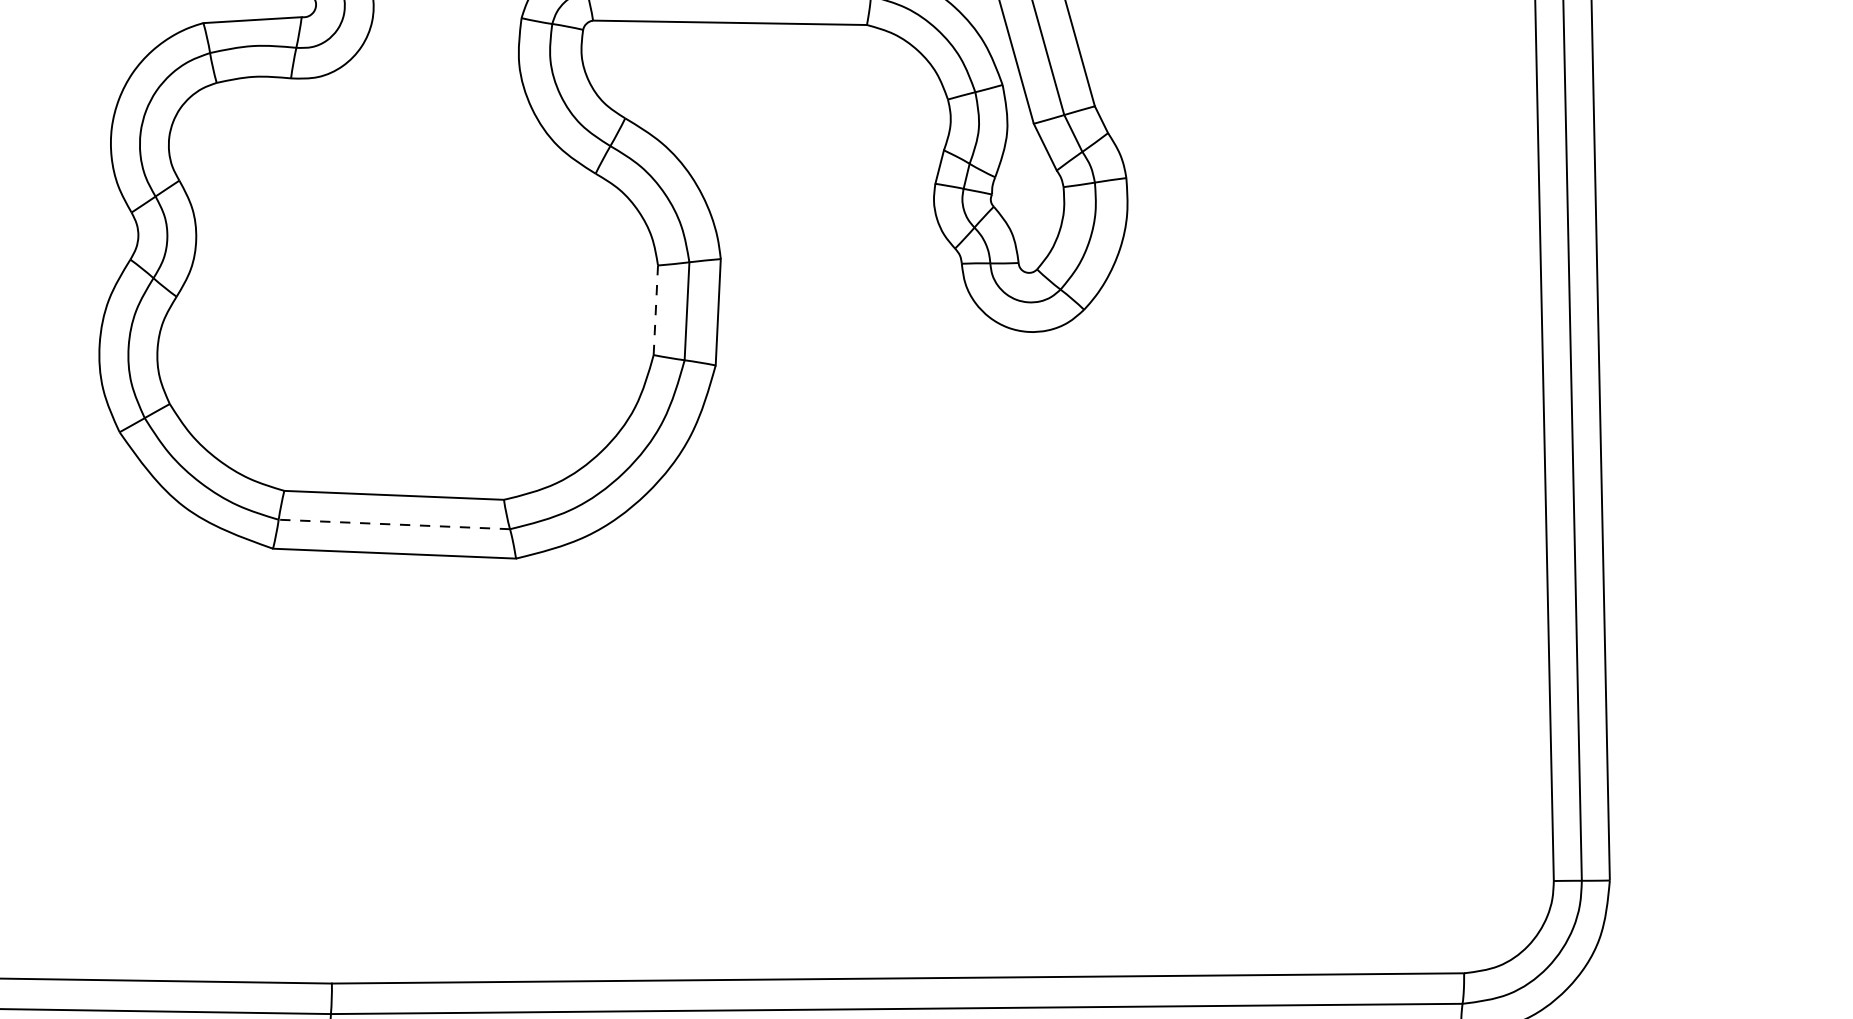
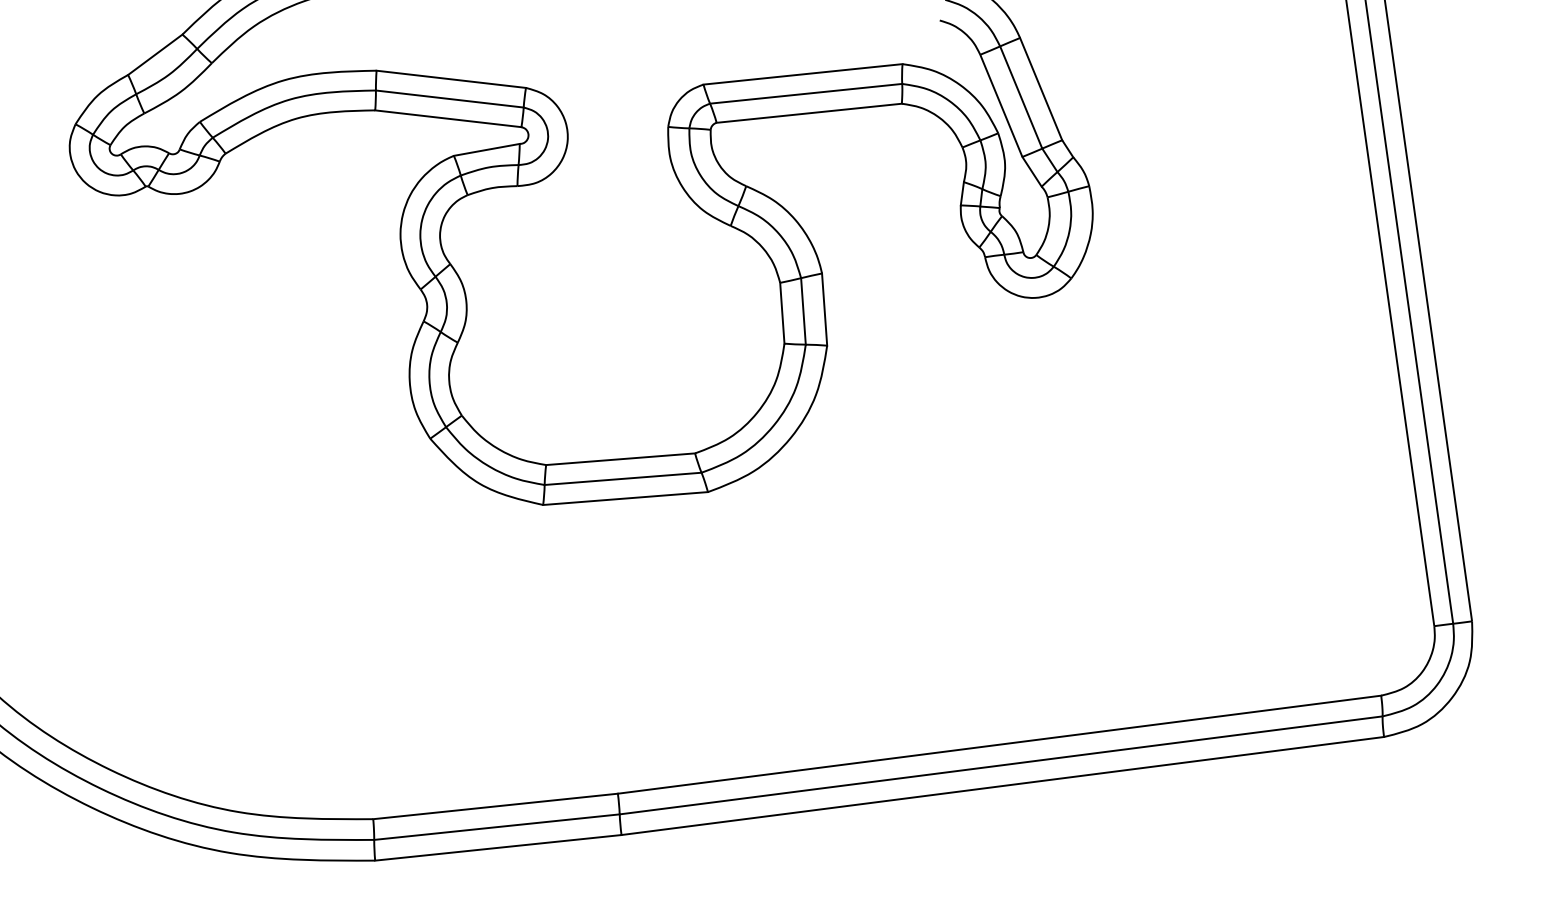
line: (656, 310) -> (782, 313), dashed -> solid
line: (395, 524) -> (623, 478), dashed -> solid

